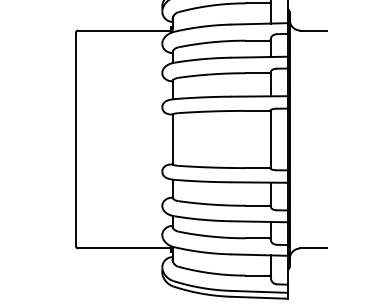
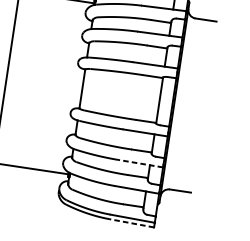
line: (259, 221) -> (141, 163), solid -> dashed
line: (258, 297) -> (131, 223), solid -> dashed

